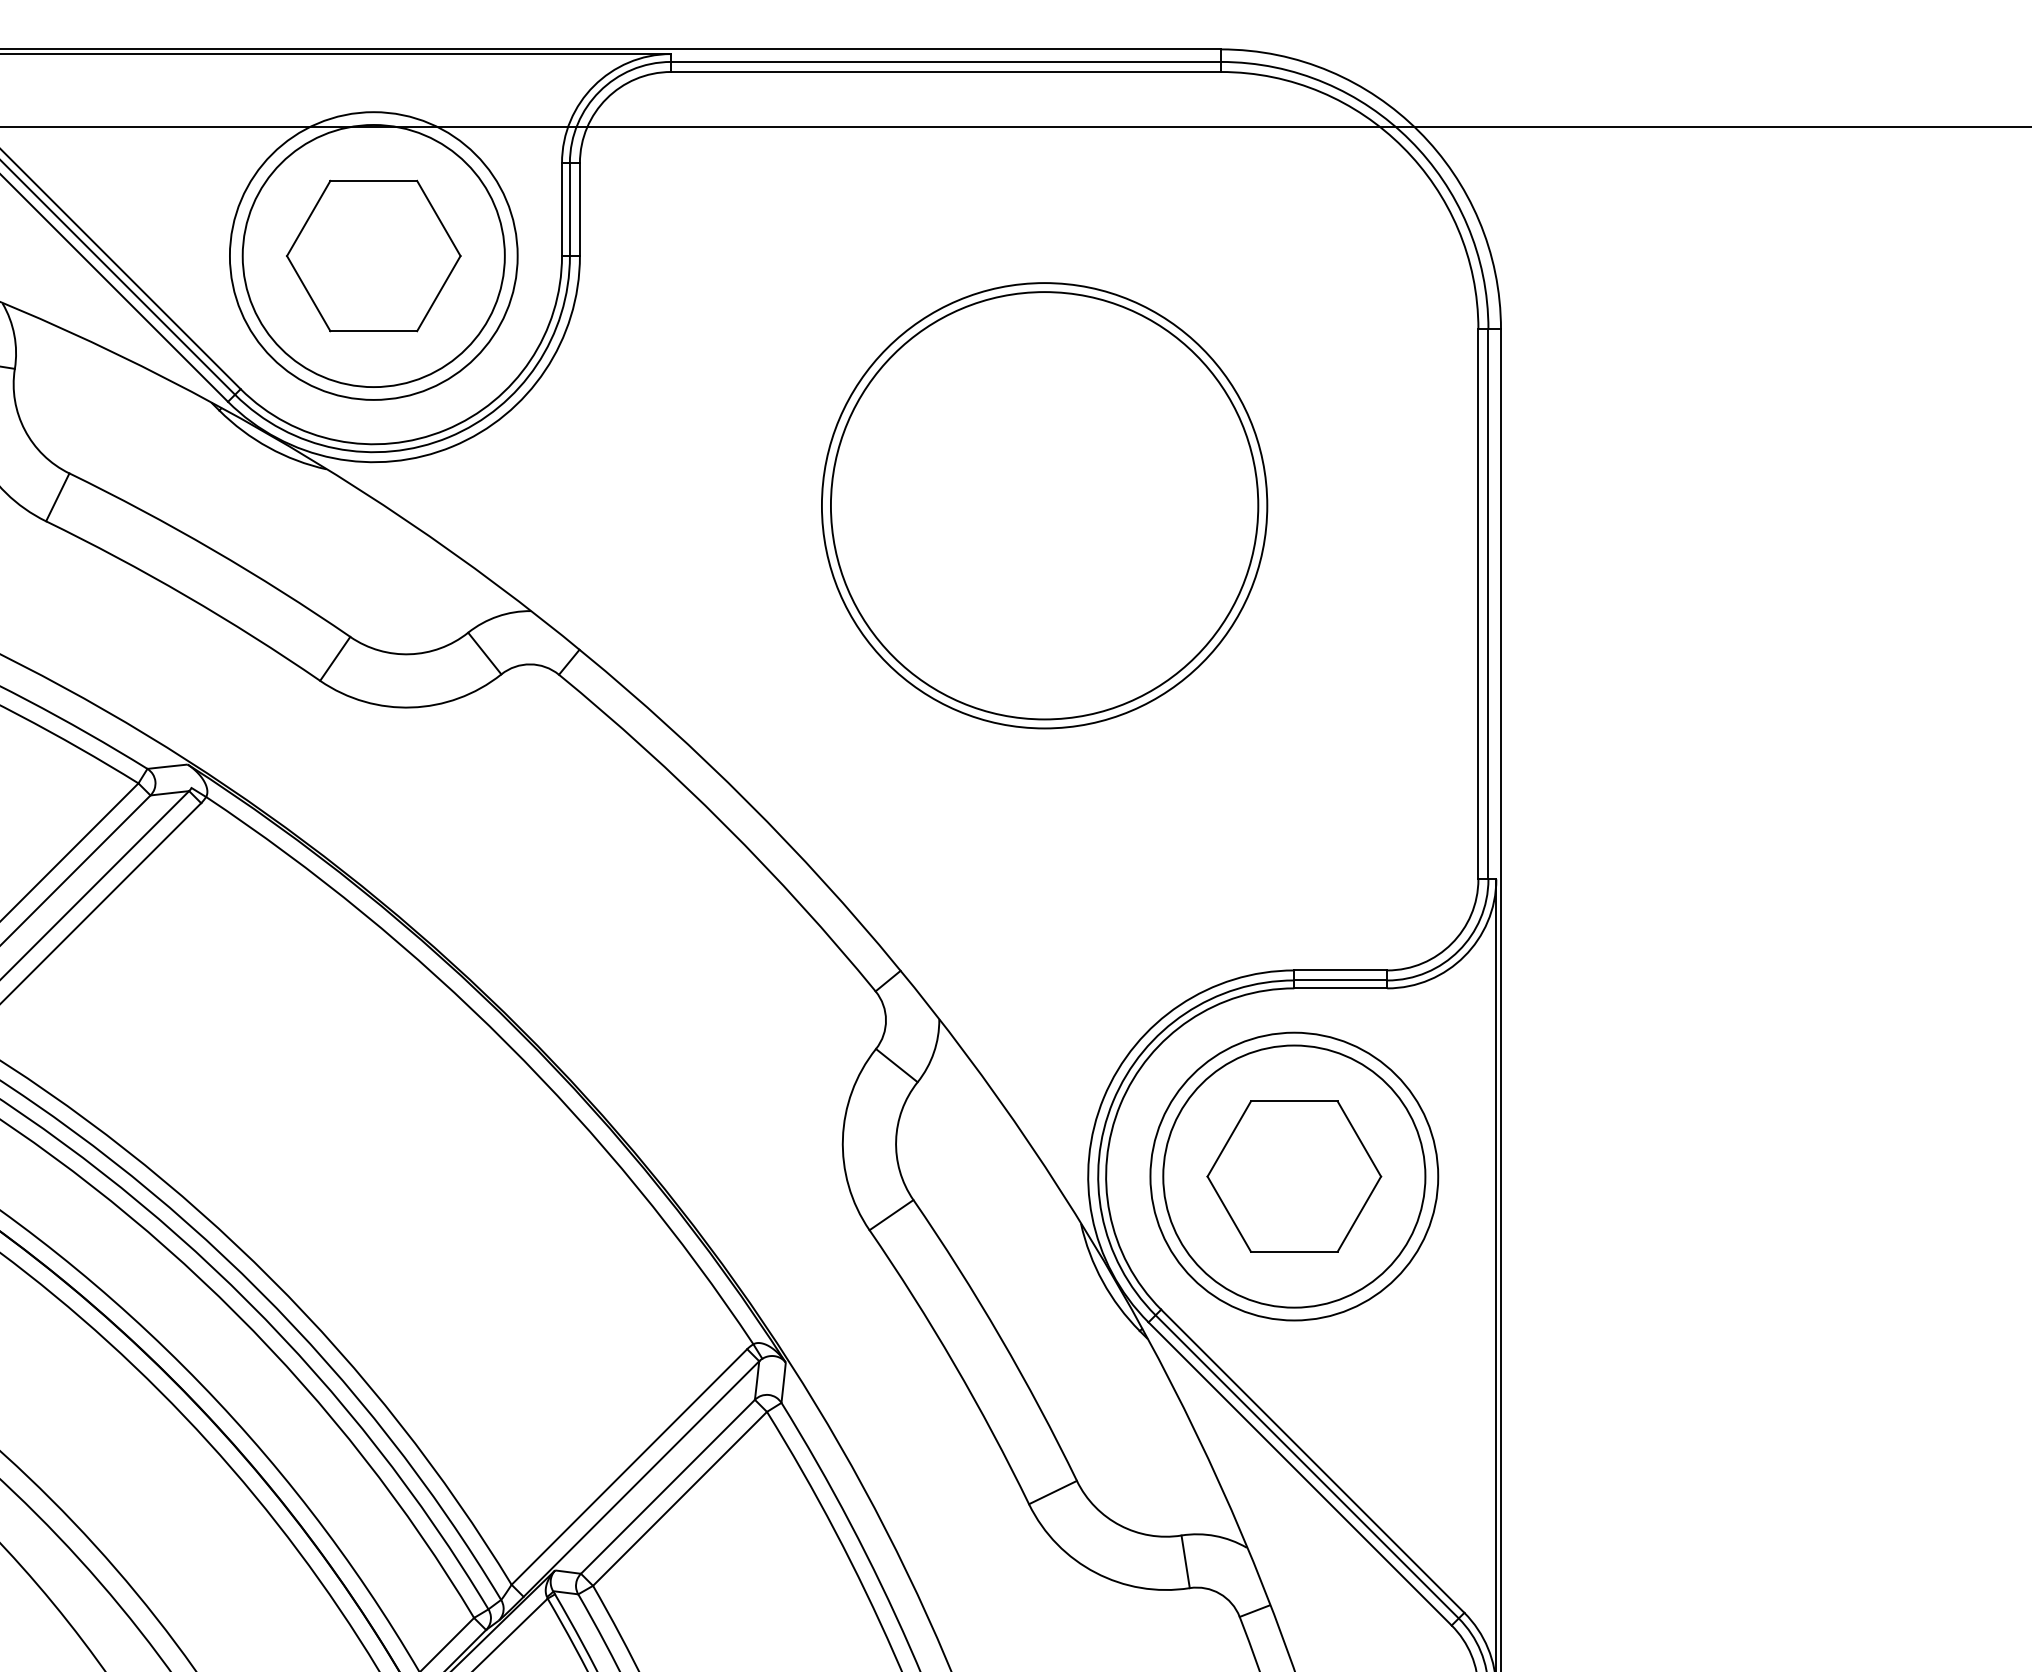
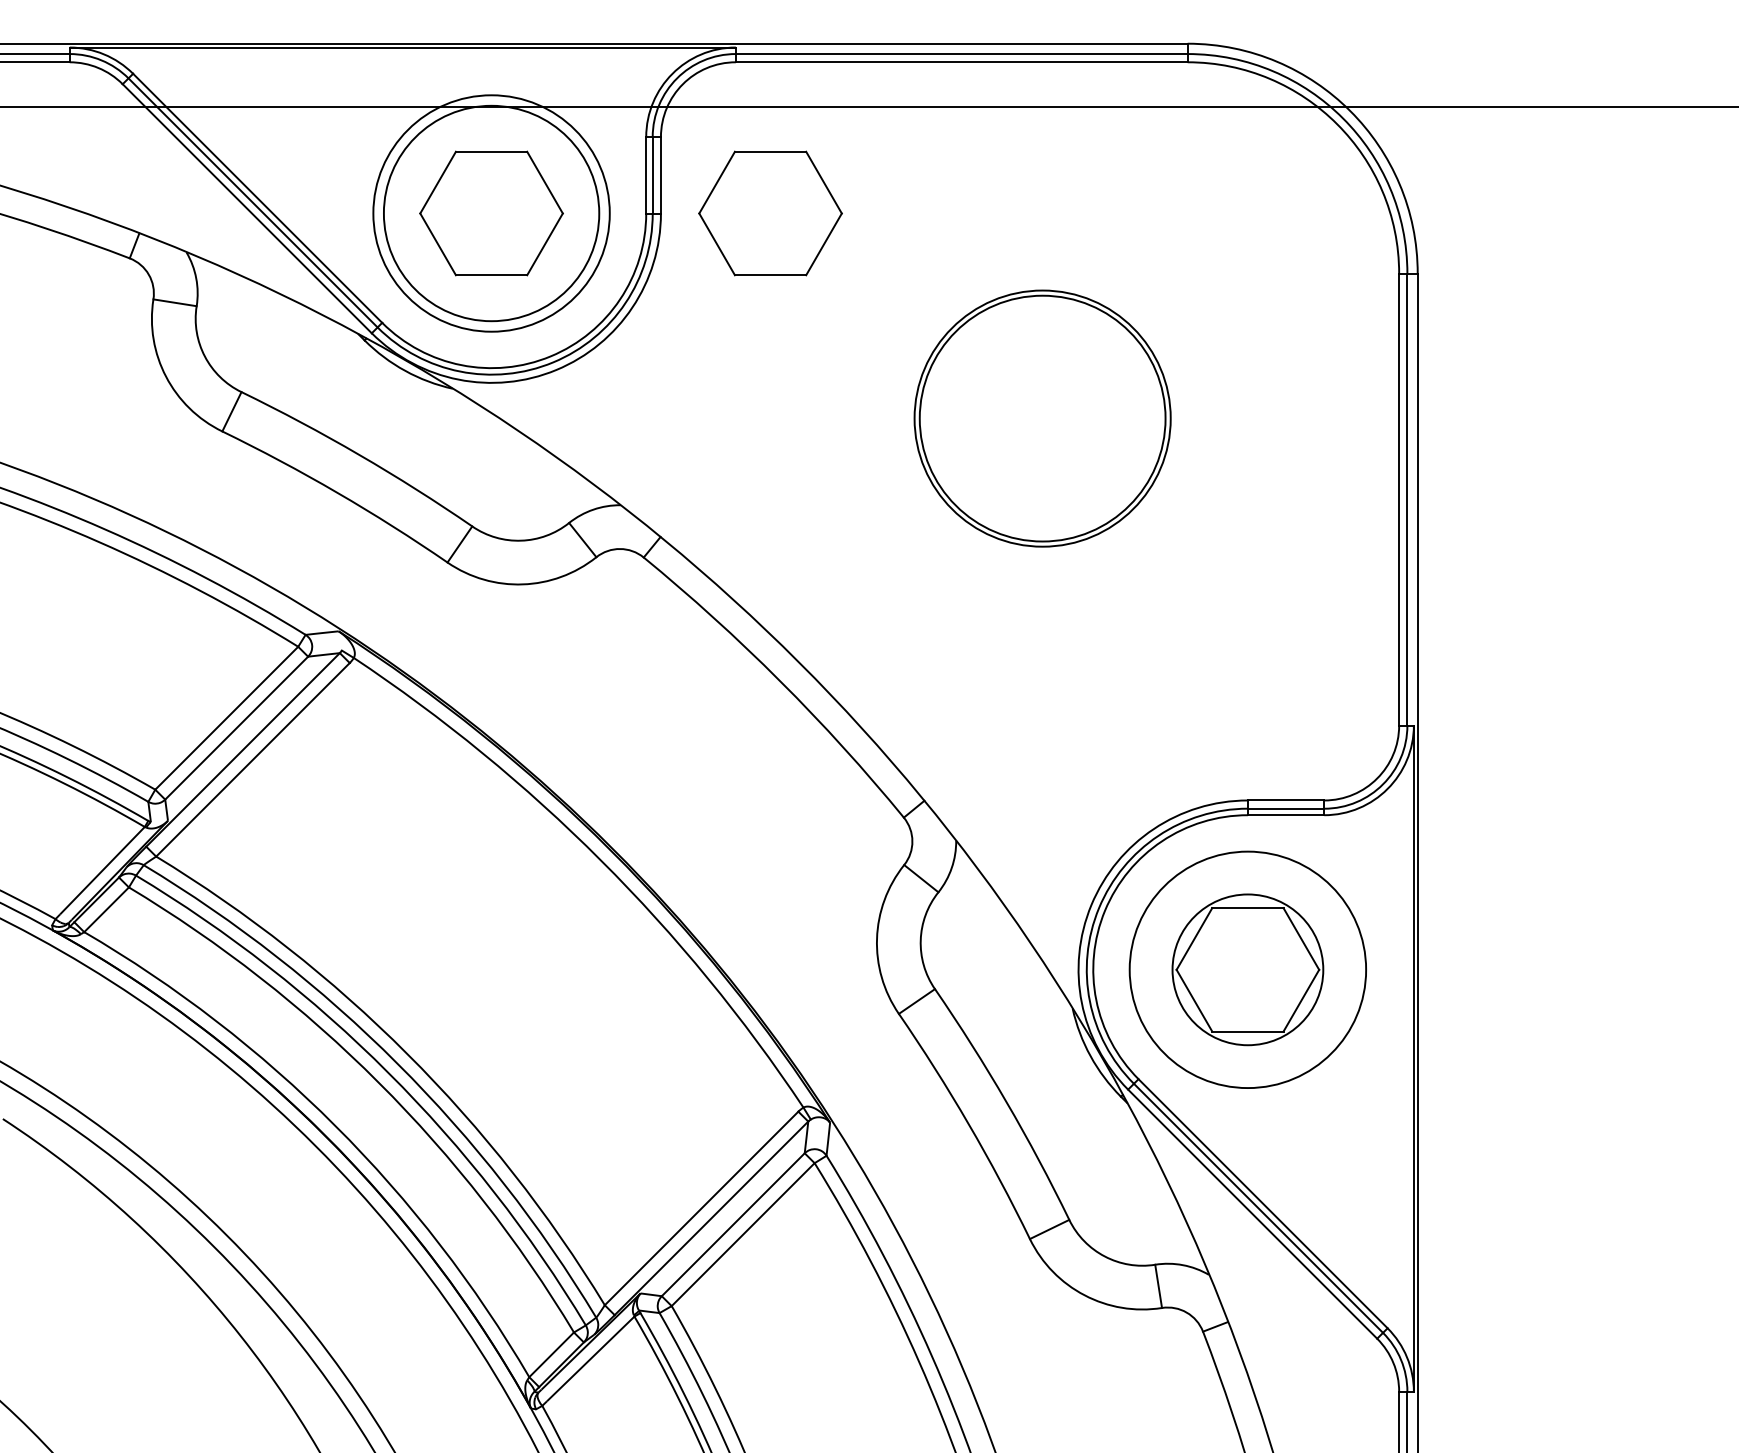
part: (713, 256) -> (770, 213), added
part: (1044, 505) -> (1042, 418), size x0.7
circle: (1293, 1176) -> (1247, 969), size x0.7

